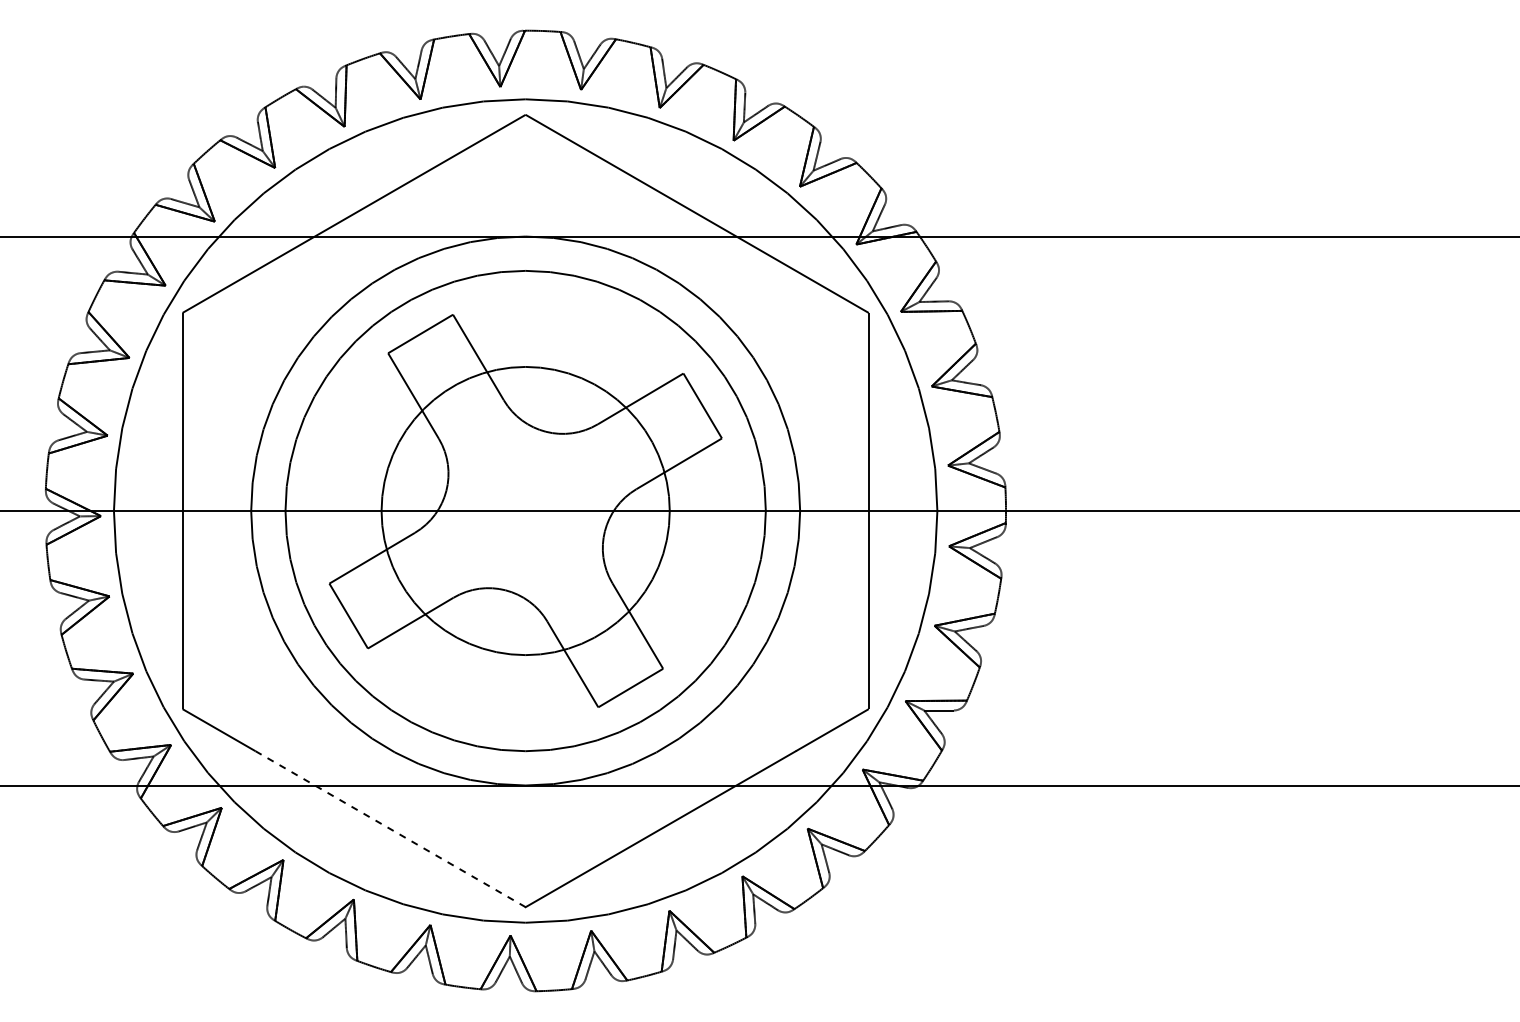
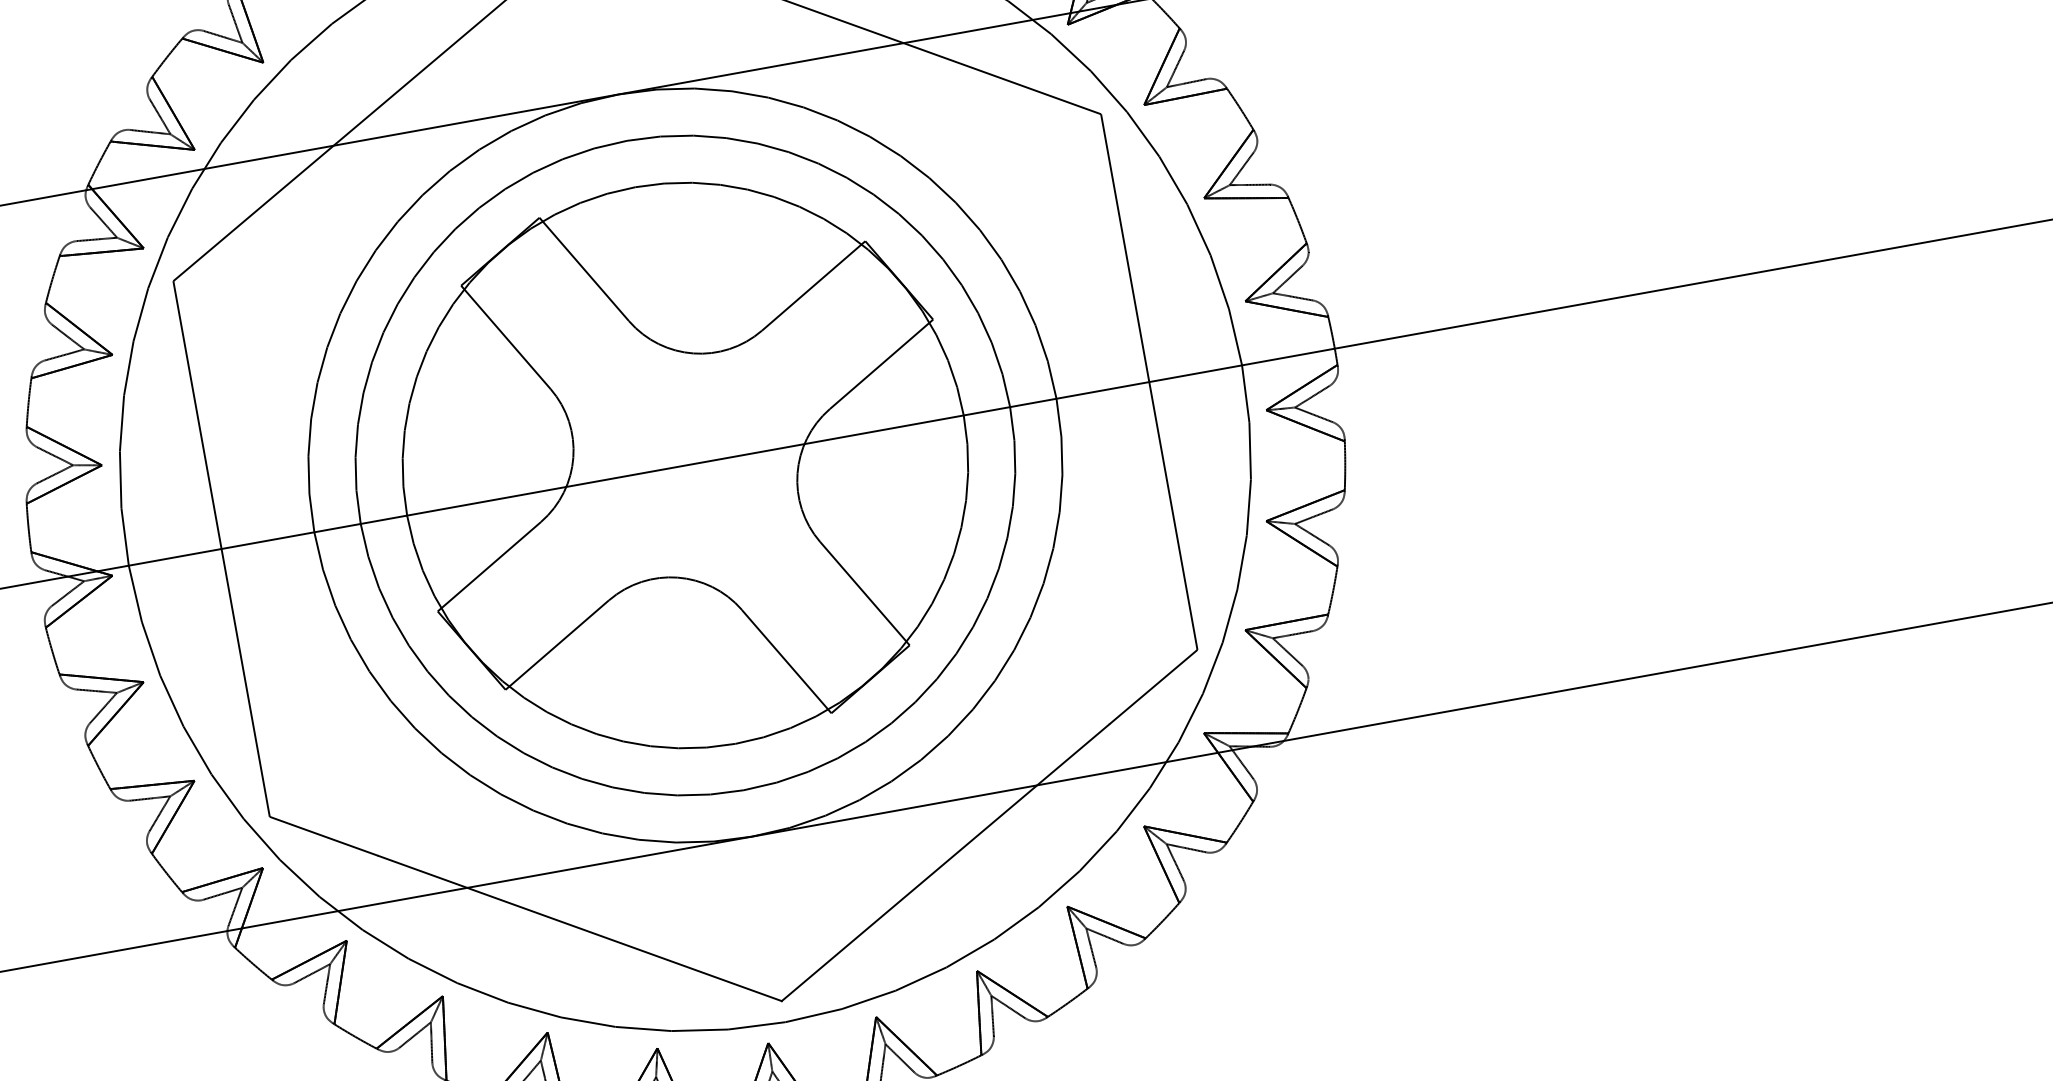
circle: (525, 510) -> (685, 464), size x1.43
line: (390, 829) -> (580, 928), dashed -> solid

